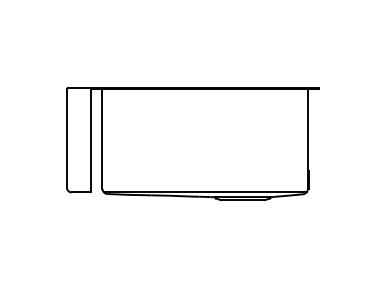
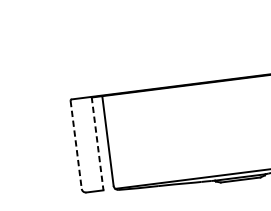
line: (66, 139) -> (75, 145), solid -> dashed
line: (90, 140) -> (97, 143), solid -> dashed

